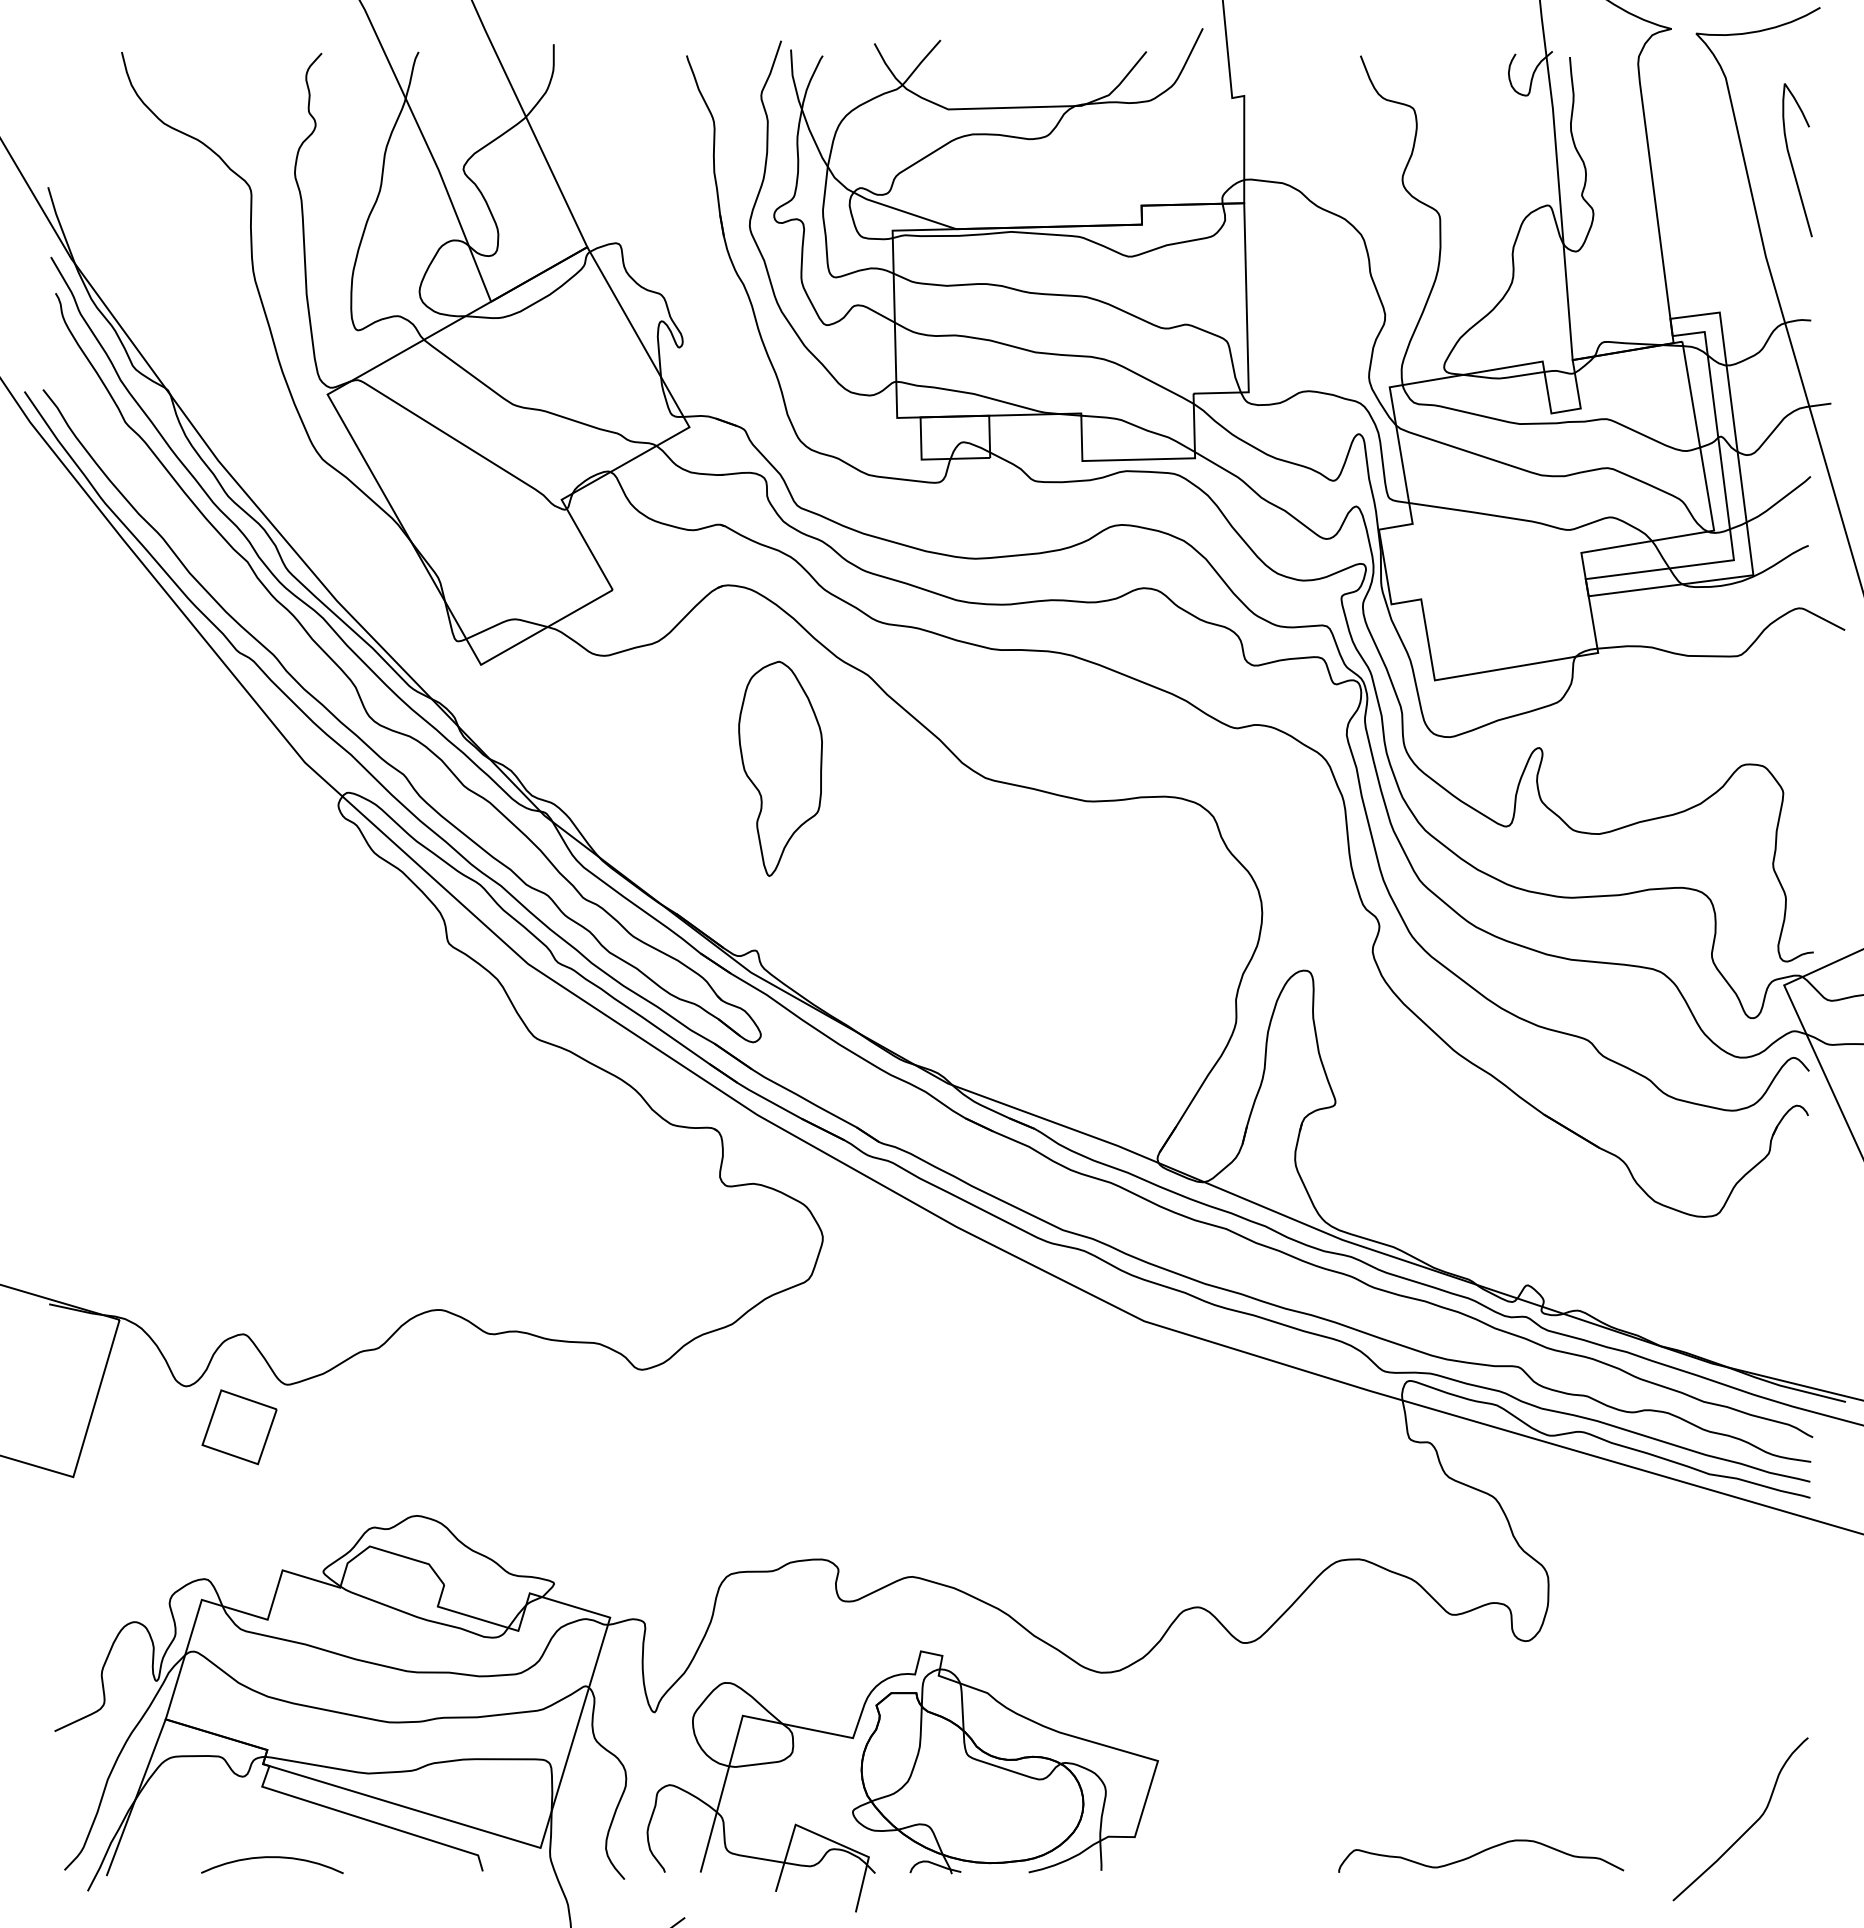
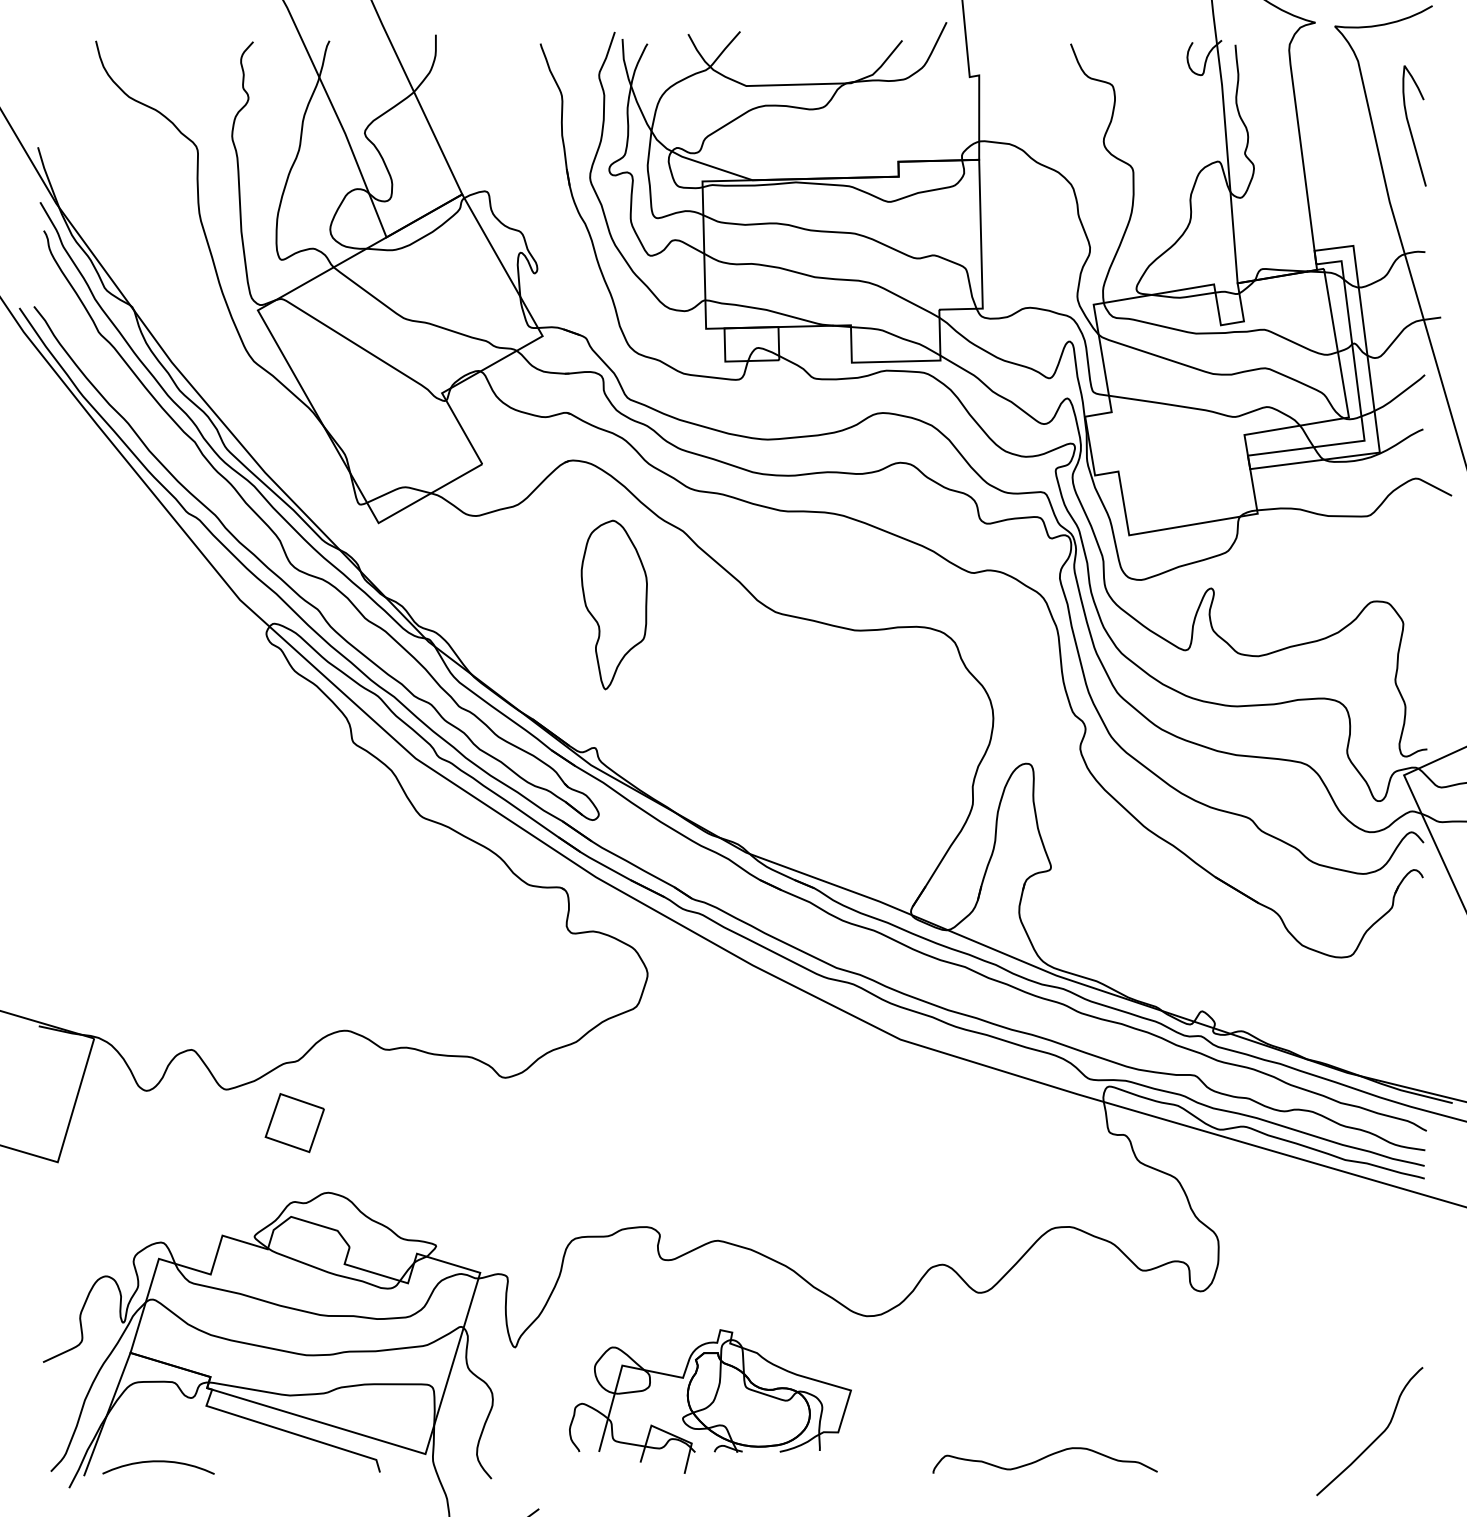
part: (239, 1427) -> (294, 1123), moved
part: (902, 1781) -> (710, 1401), size x0.7
curve: (1480, 1853) -> (1044, 1458), moved
curve: (272, 1858) -> (158, 1462), moved

